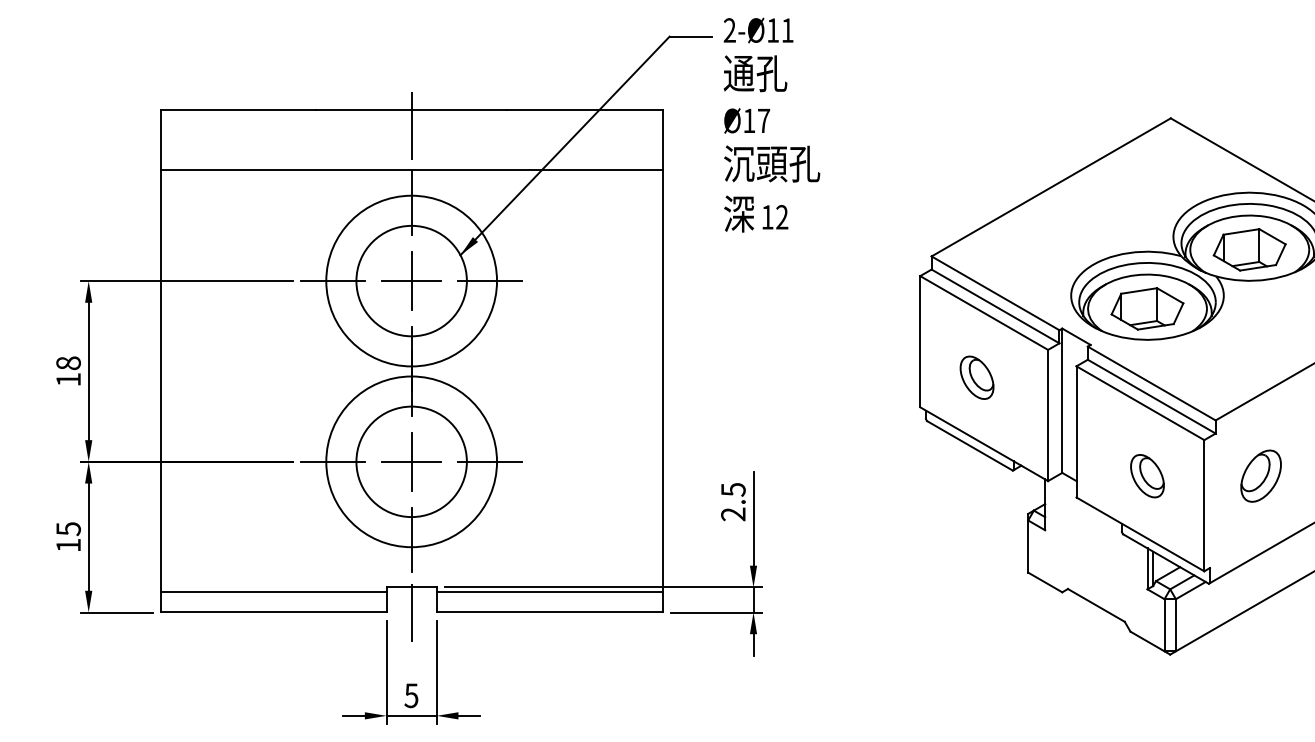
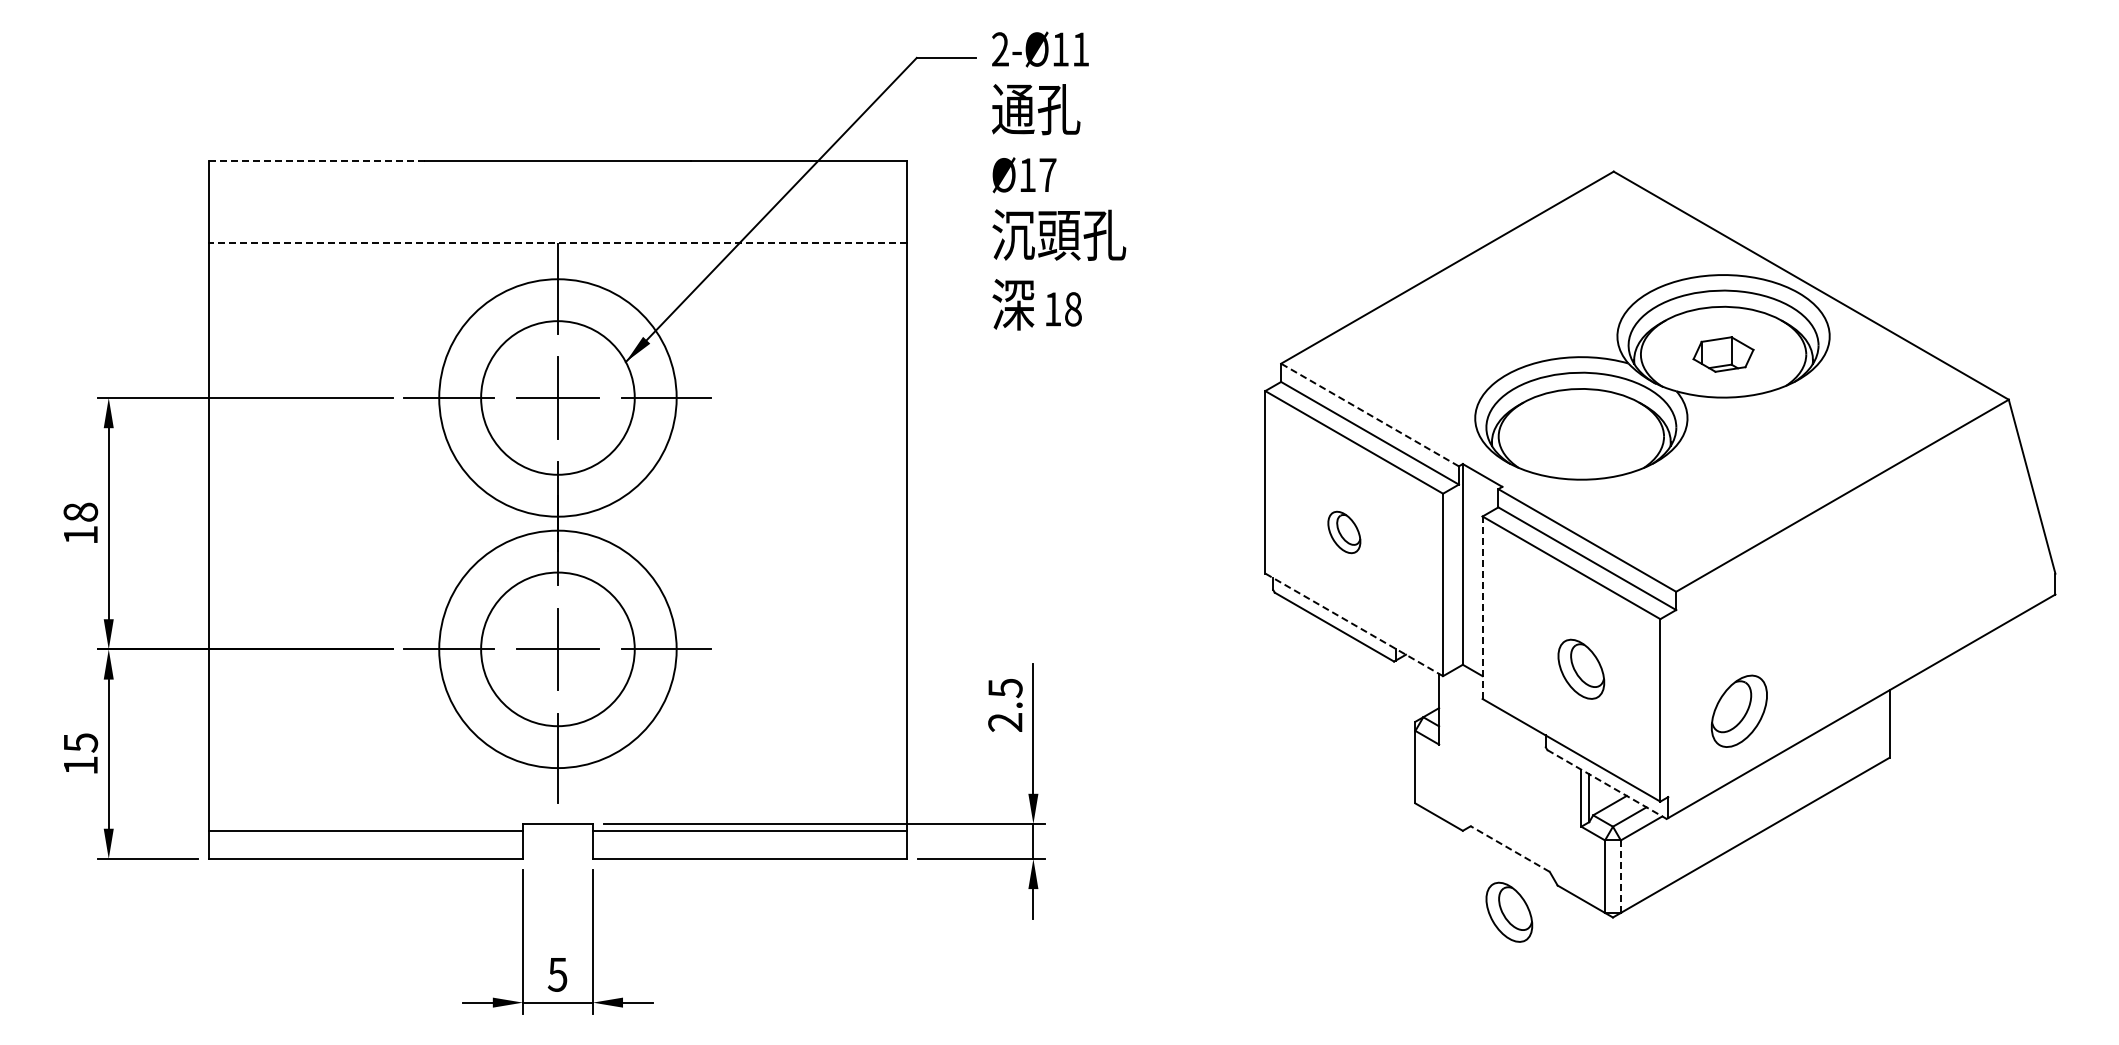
line: (238, 110) -> (316, 160), solid -> dashed
line: (411, 125) -> (557, 181), removed
line: (411, 169) -> (557, 242), solid -> dashed
text: (782, 217) -> (1073, 309), 12 -> 18
part: (1249, 249) -> (1723, 354), size x0.6
line: (995, 293) -> (1370, 415), solid -> dashed
part: (1147, 308) -> (1581, 436), removed
part: (977, 377) -> (1344, 532), size x0.7
line: (1076, 431) -> (1482, 607), solid -> dashed
line: (984, 443) -> (1354, 624), solid -> dashed
part: (1260, 475) -> (1738, 710), moved
line: (1166, 558) -> (1607, 784), solid -> dashed
line: (1096, 605) -> (1510, 849), solid -> dashed
line: (411, 612) -> (557, 859), removed
line: (1175, 625) -> (1620, 877), solid -> dashed
part: (1095, 650) -> (1509, 911), added

